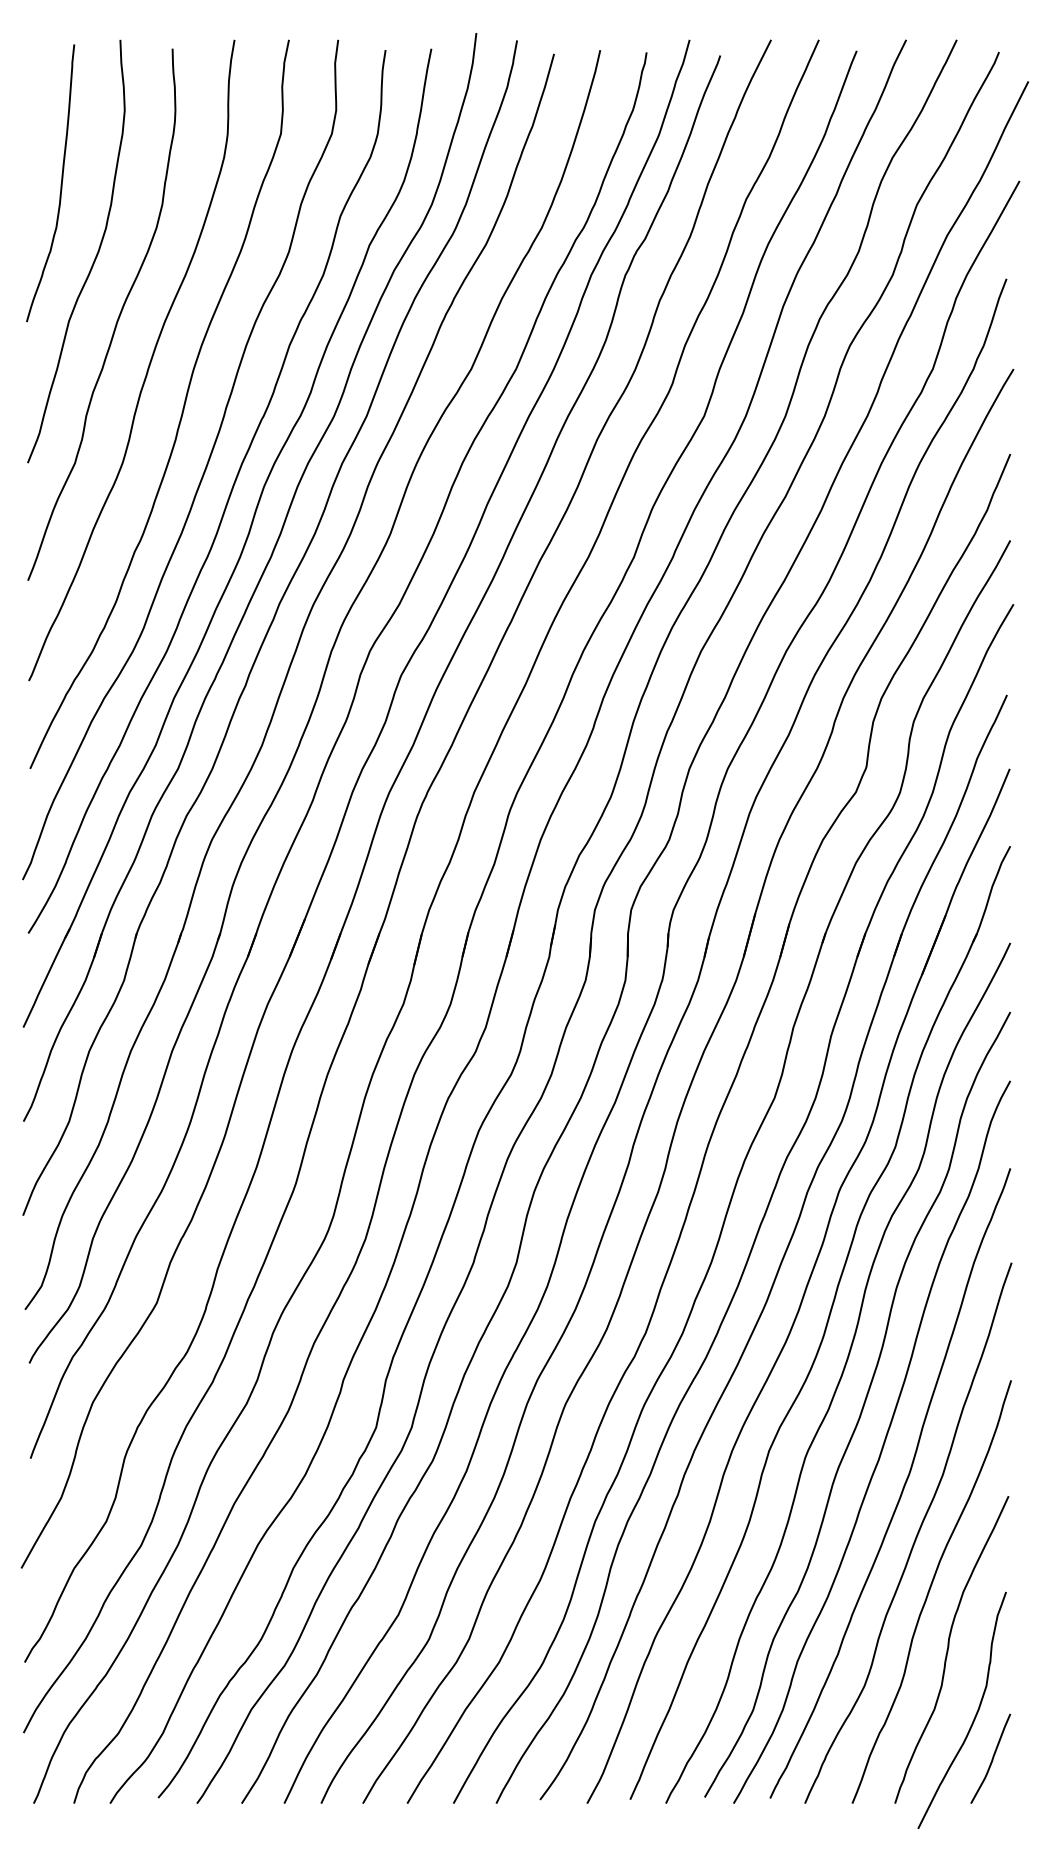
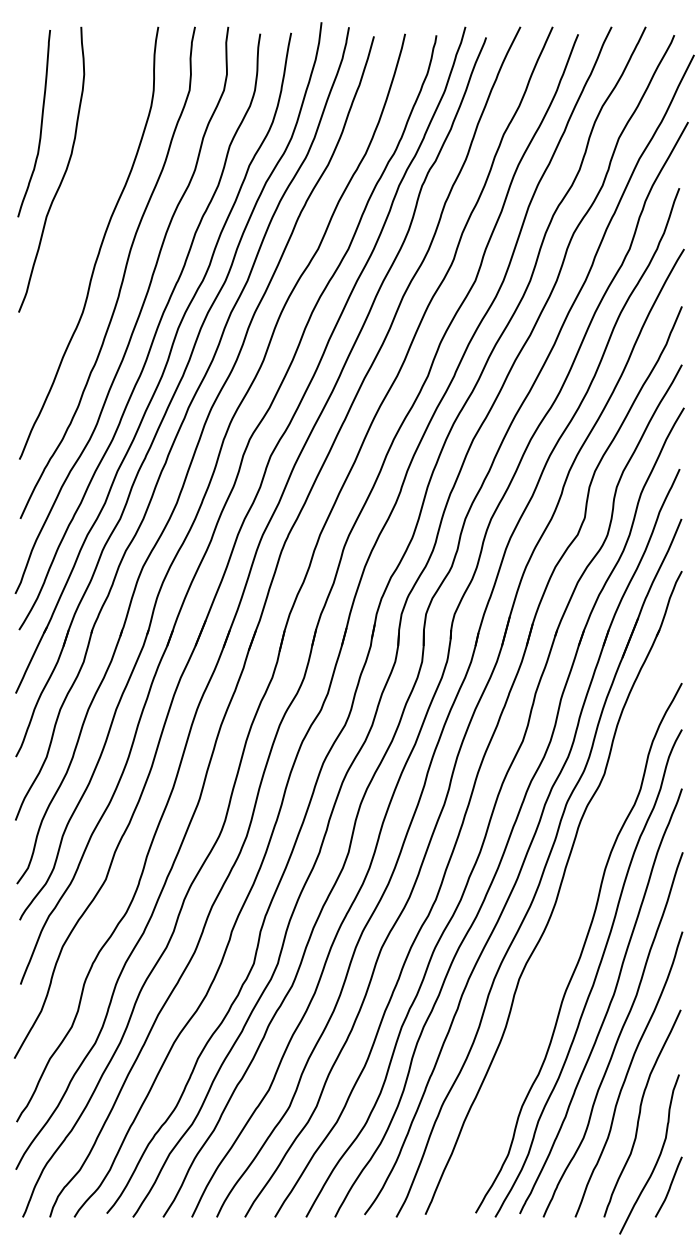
curve: (116, 319) -> (78, 215), removed
curve: (840, 1374) -> (567, 927), removed

